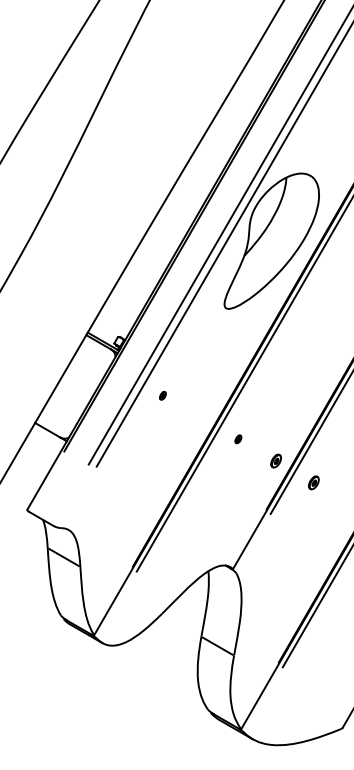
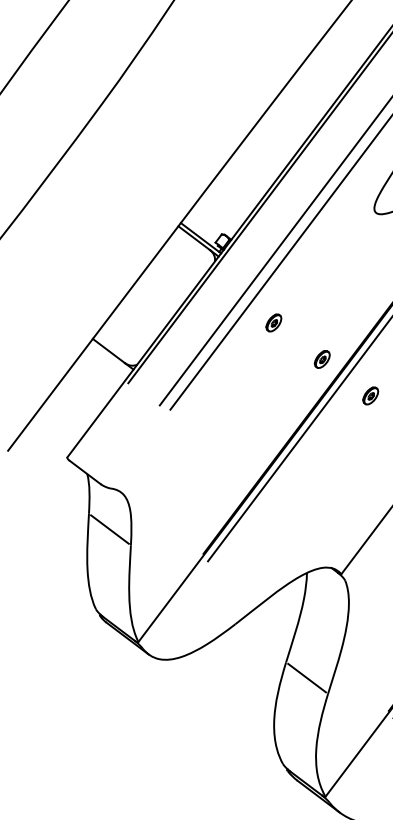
part: (162, 395) -> (273, 322), size x1.67
part: (200, 417) -> (322, 359), added
part: (238, 439) -> (370, 396), size x1.67

